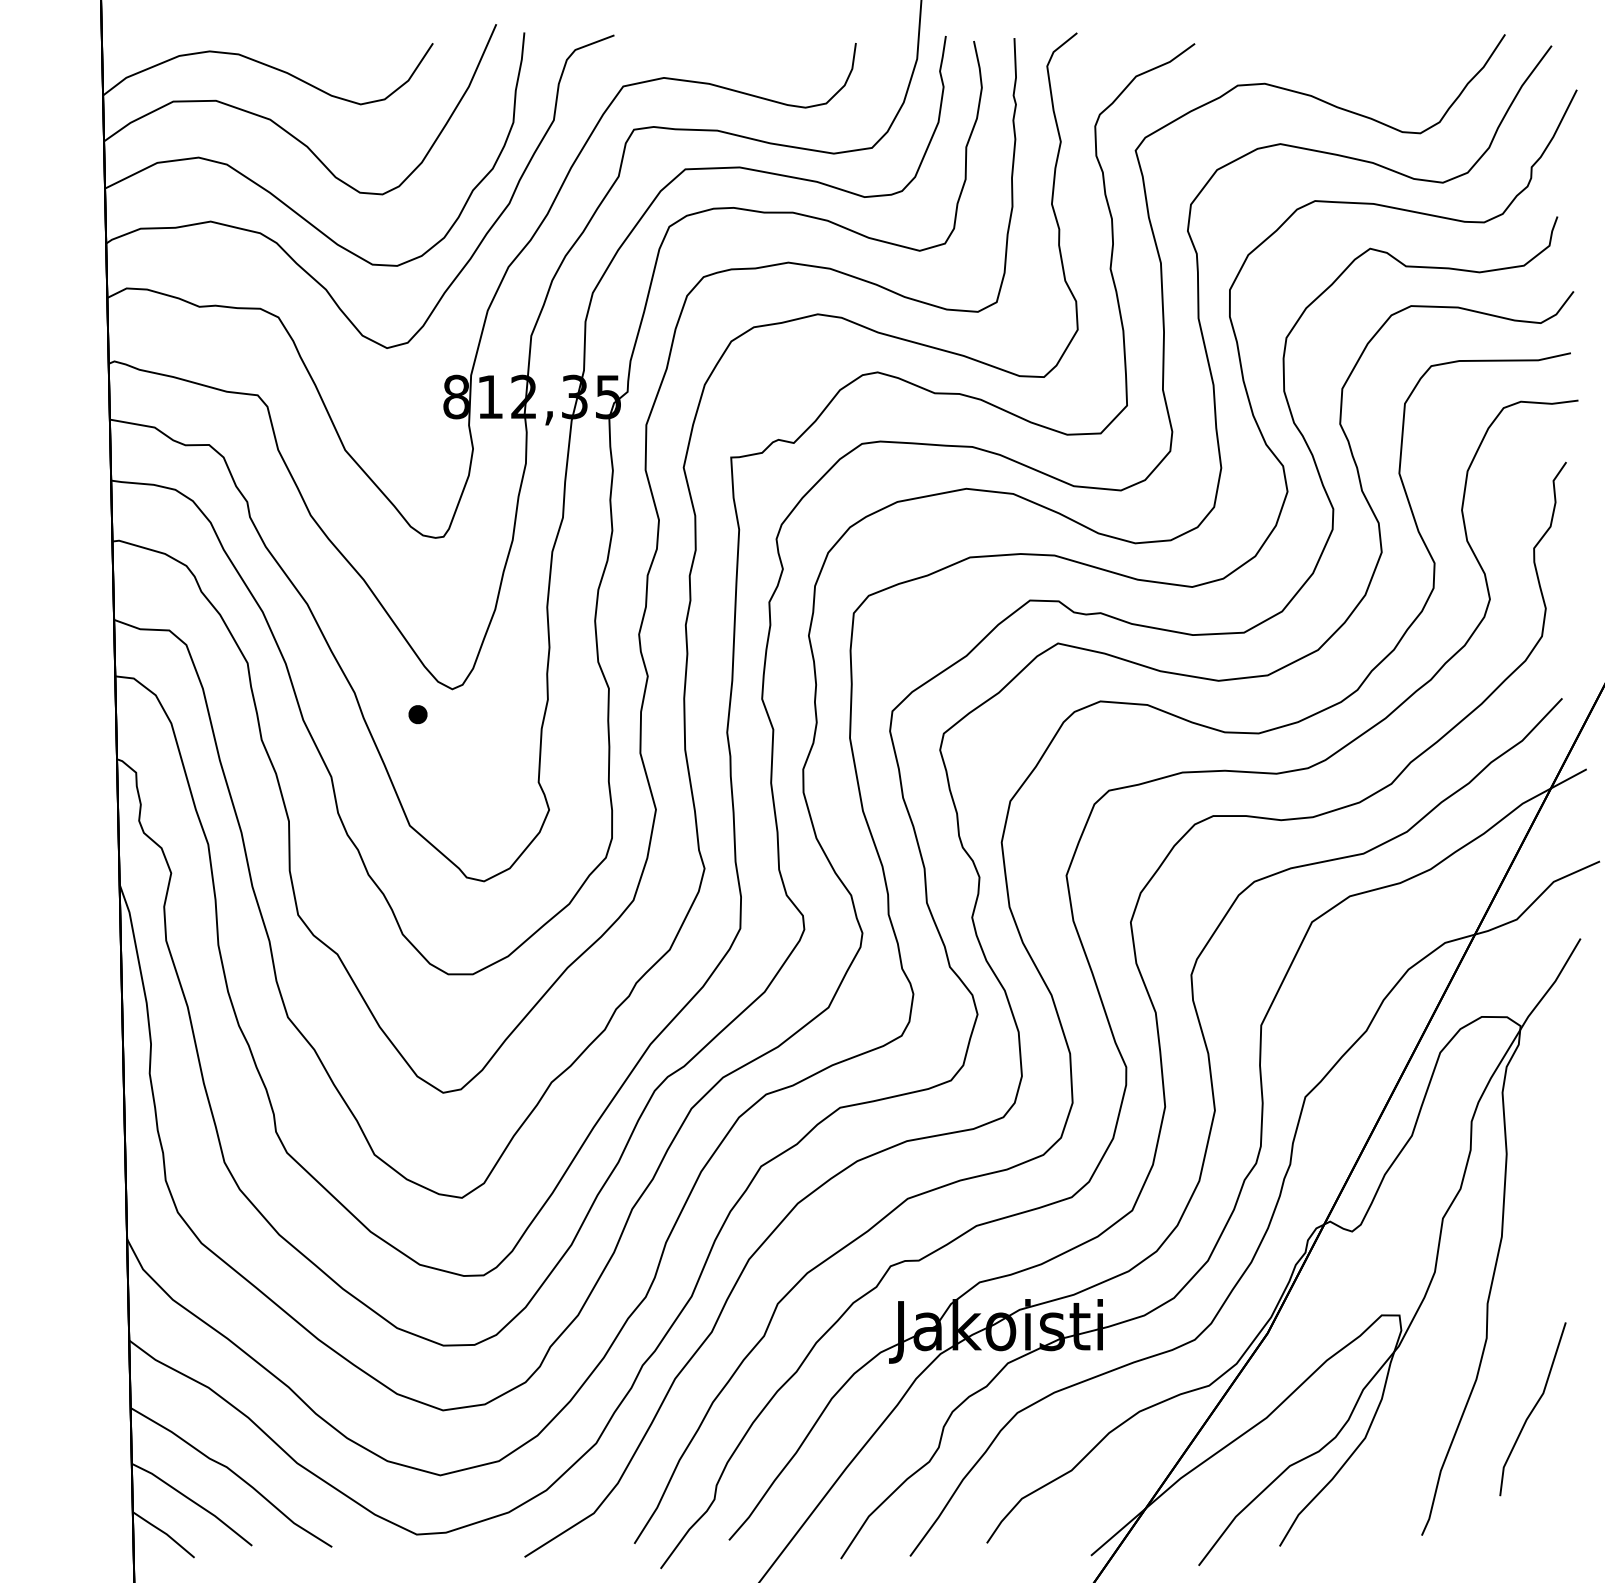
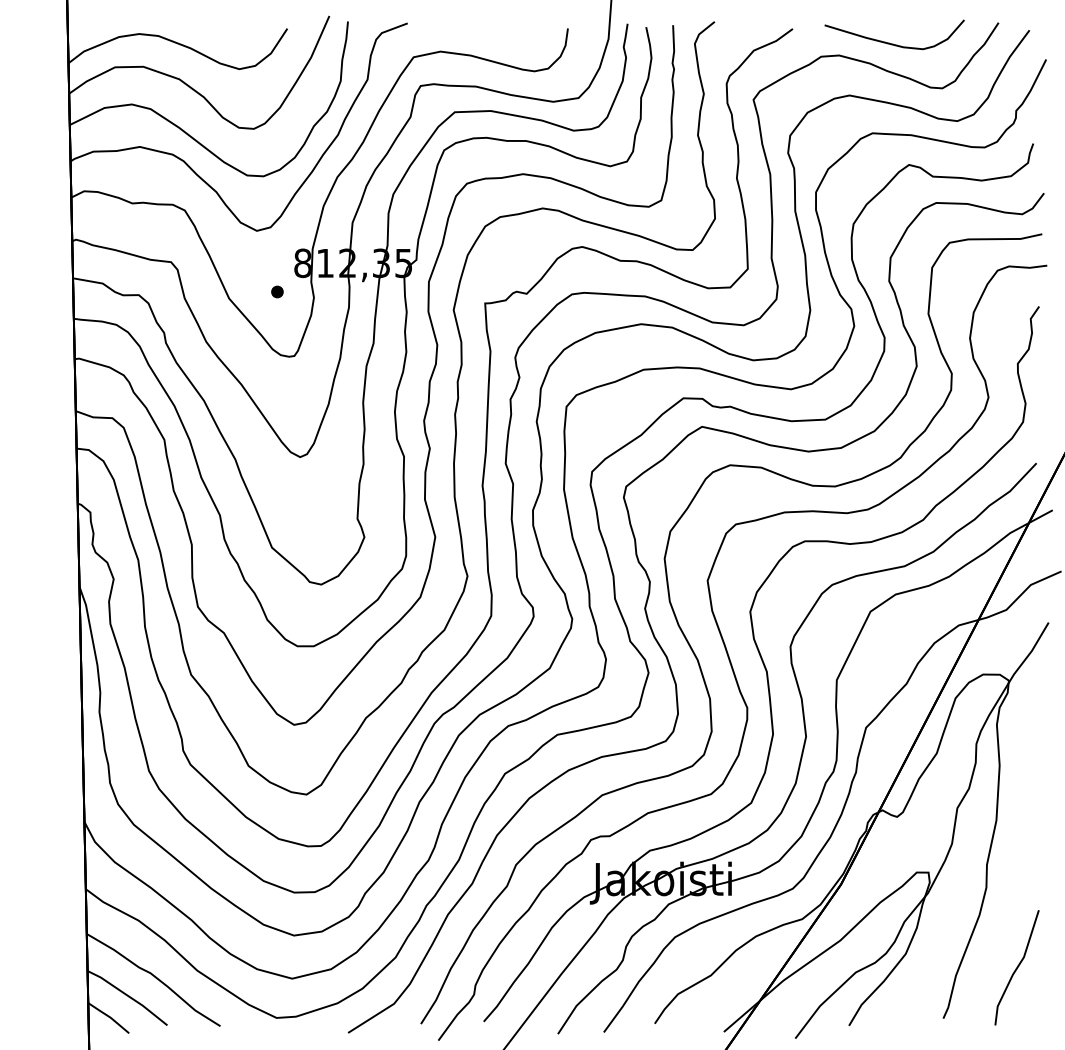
curve: (1346, 65) -> (893, 43), added
part: (418, 713) -> (277, 291), moved
line: (1532, 1408) -> (1016, 967), moved

